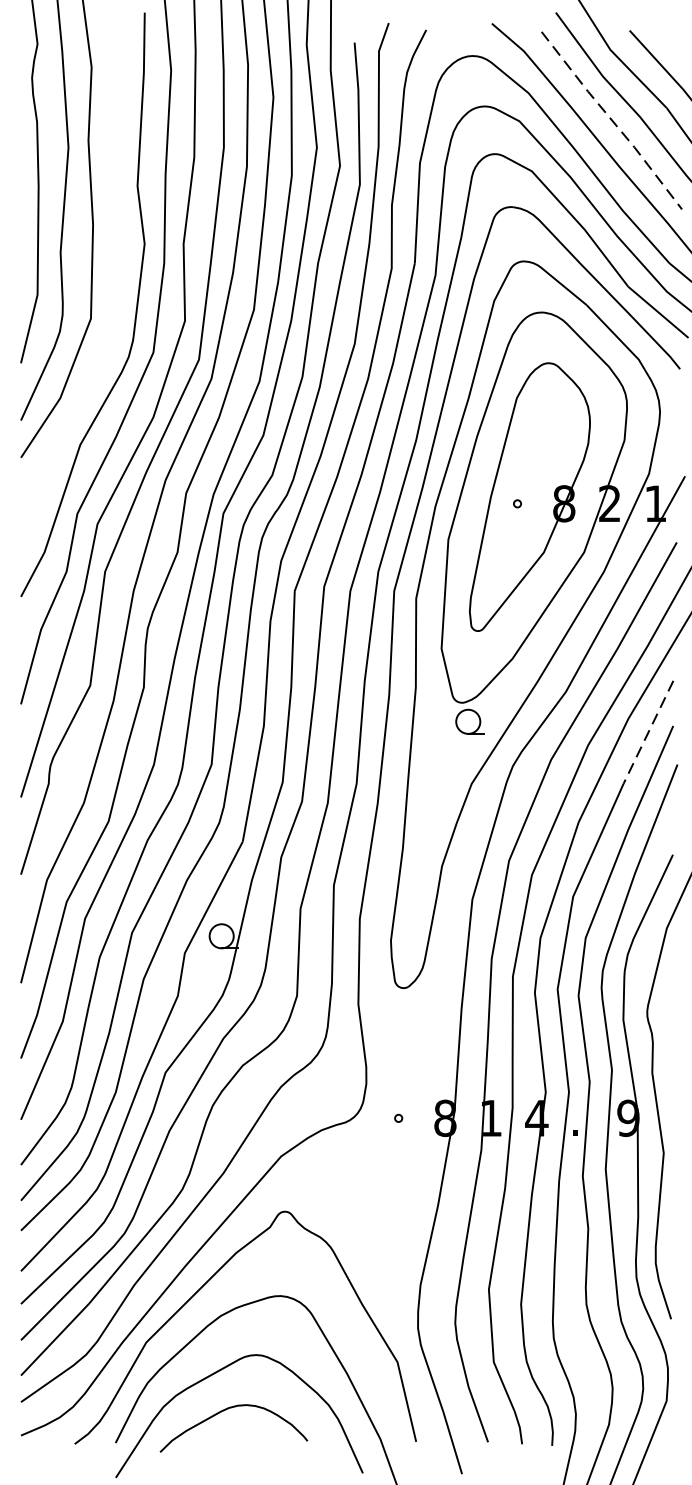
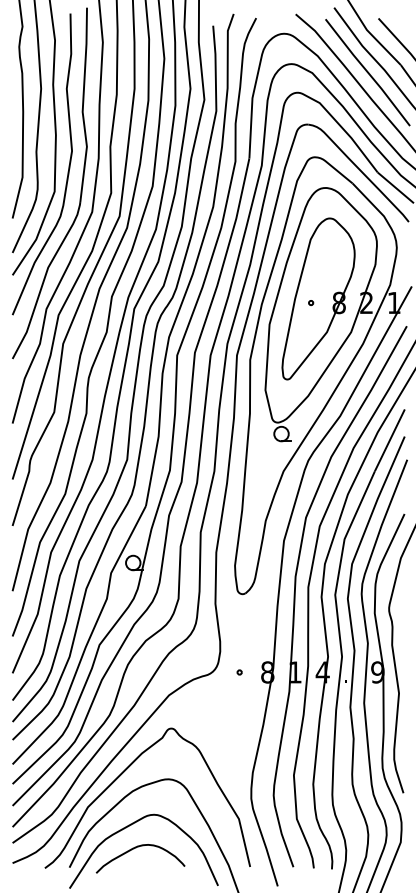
line: (612, 120) -> (368, 72), dashed -> solid
curve: (112, 285) -> (67, 171), added
line: (647, 732) -> (389, 440), dashed -> solid

